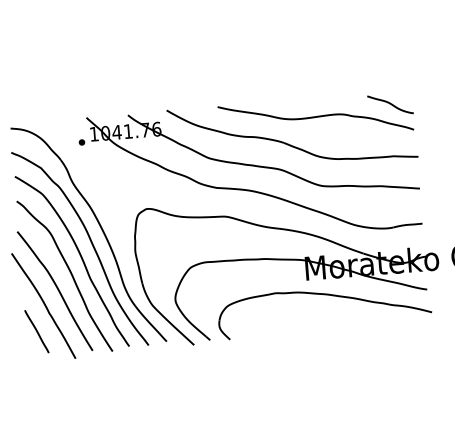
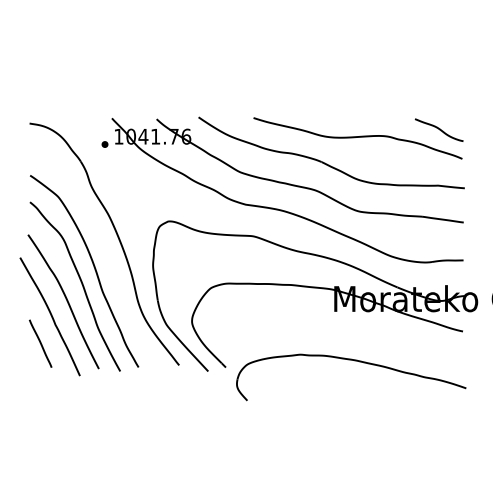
part: (91, 244) -> (106, 254), removed
part: (326, 295) -> (354, 361), moved

